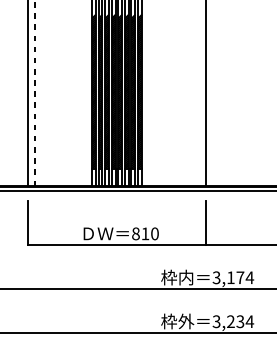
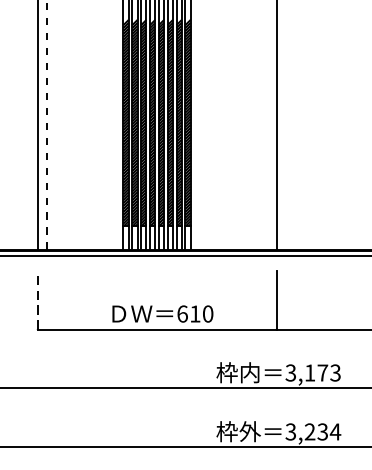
line: (28, 223) -> (38, 300), solid -> dashed
text: (135, 233) -> (181, 313), 810 -> 610
text: (249, 277) -> (335, 372), 3,174 -> 3,173

